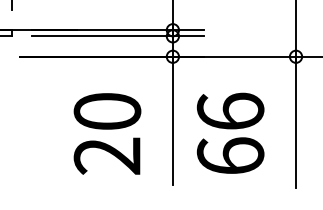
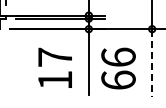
line: (296, 125) -> (152, 64), solid -> dashed
text: (106, 133) -> (54, 68), 20 -> 17

